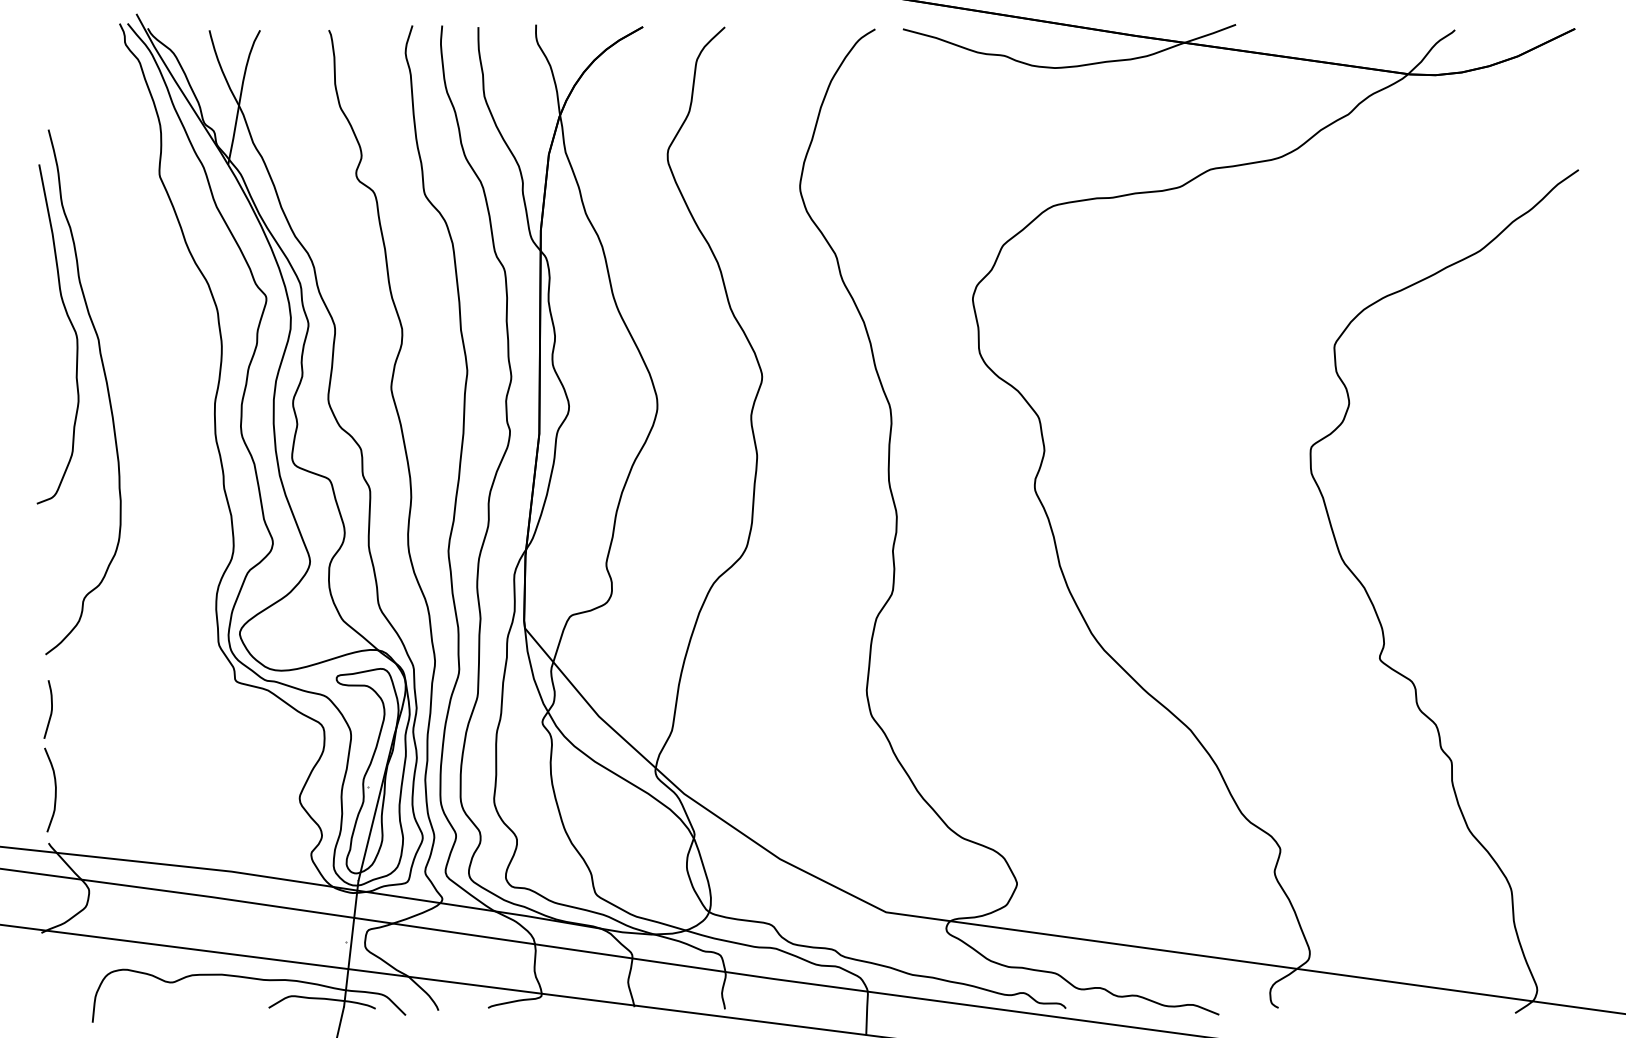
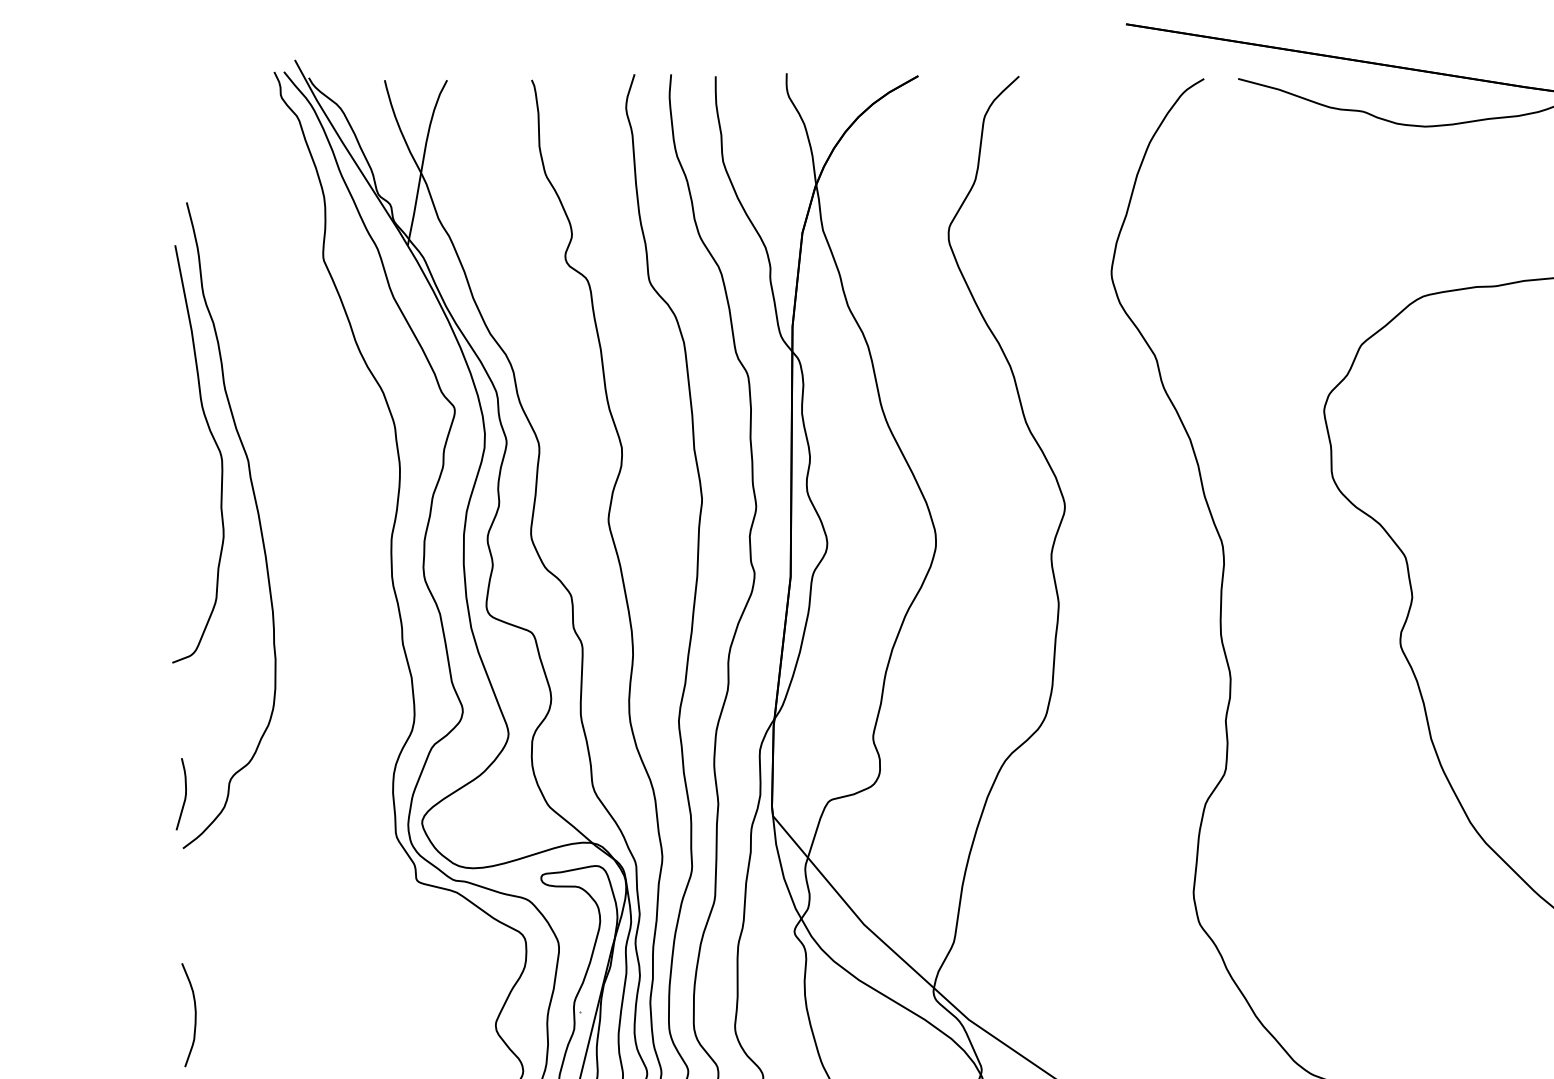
curve: (50, 711) -> (184, 796), moved

